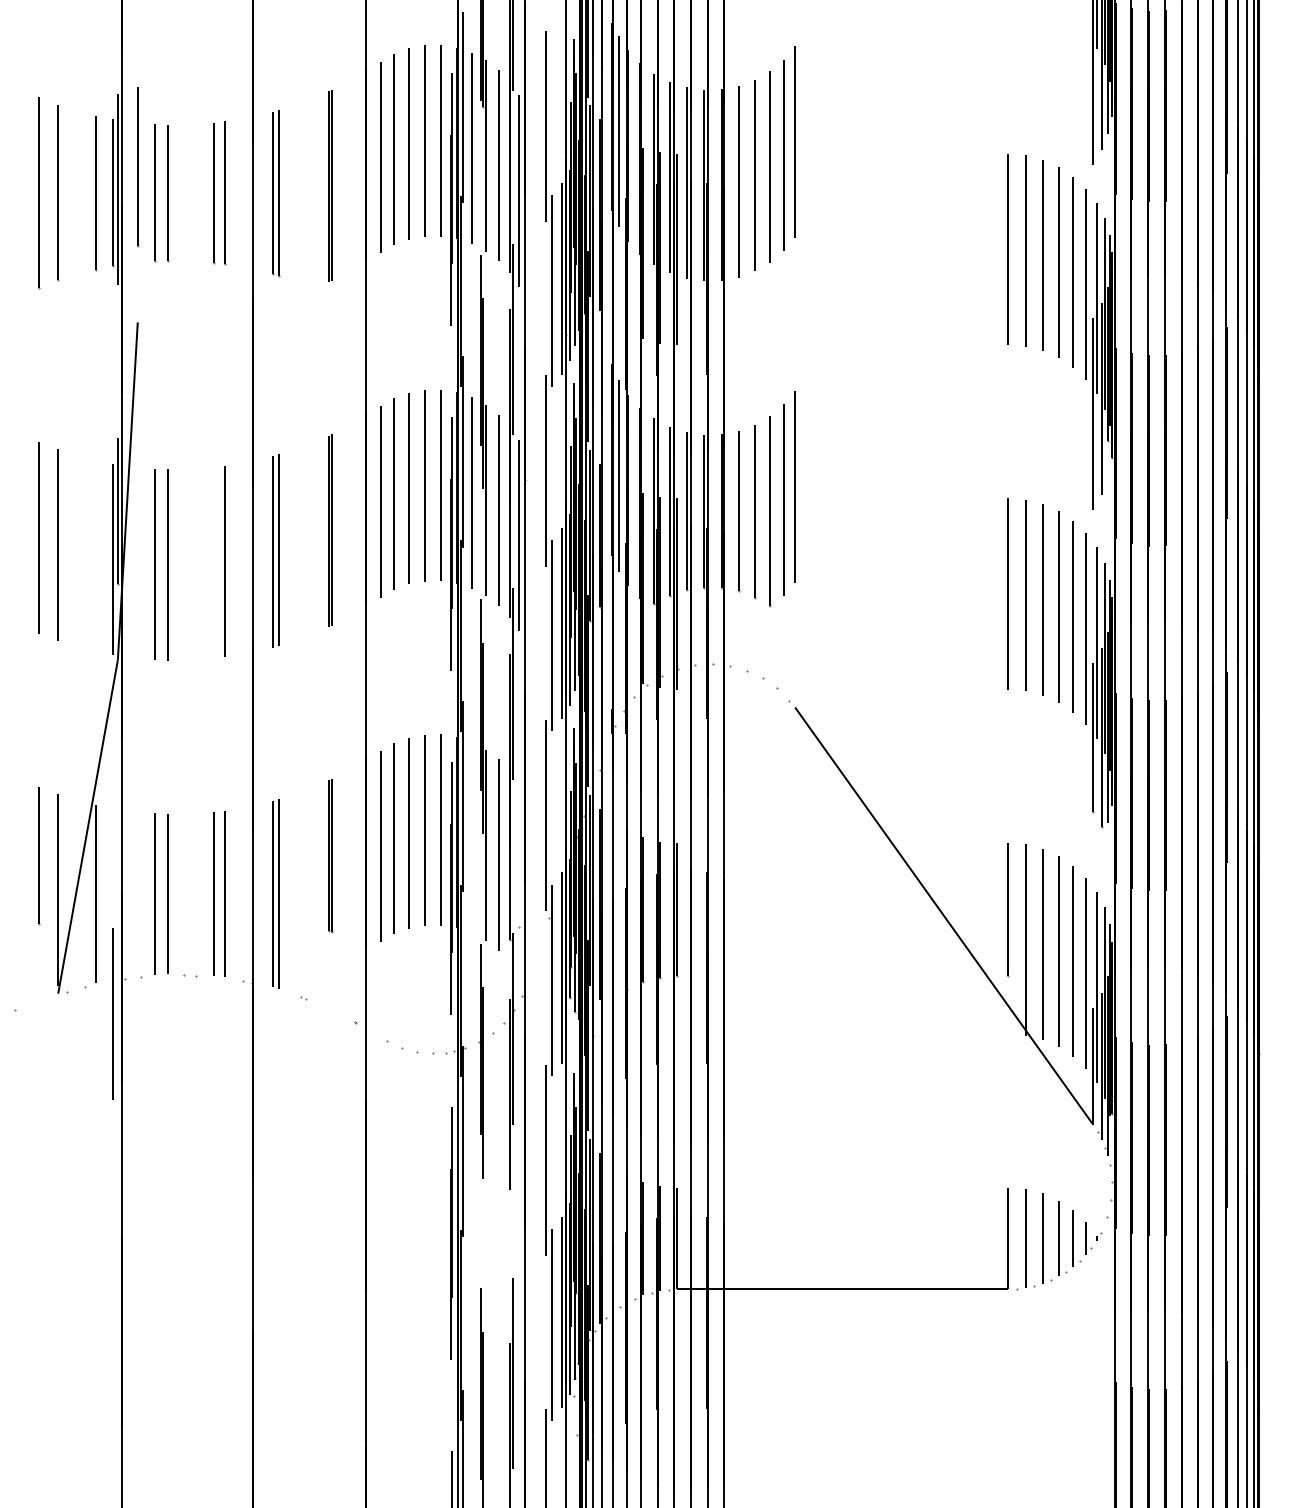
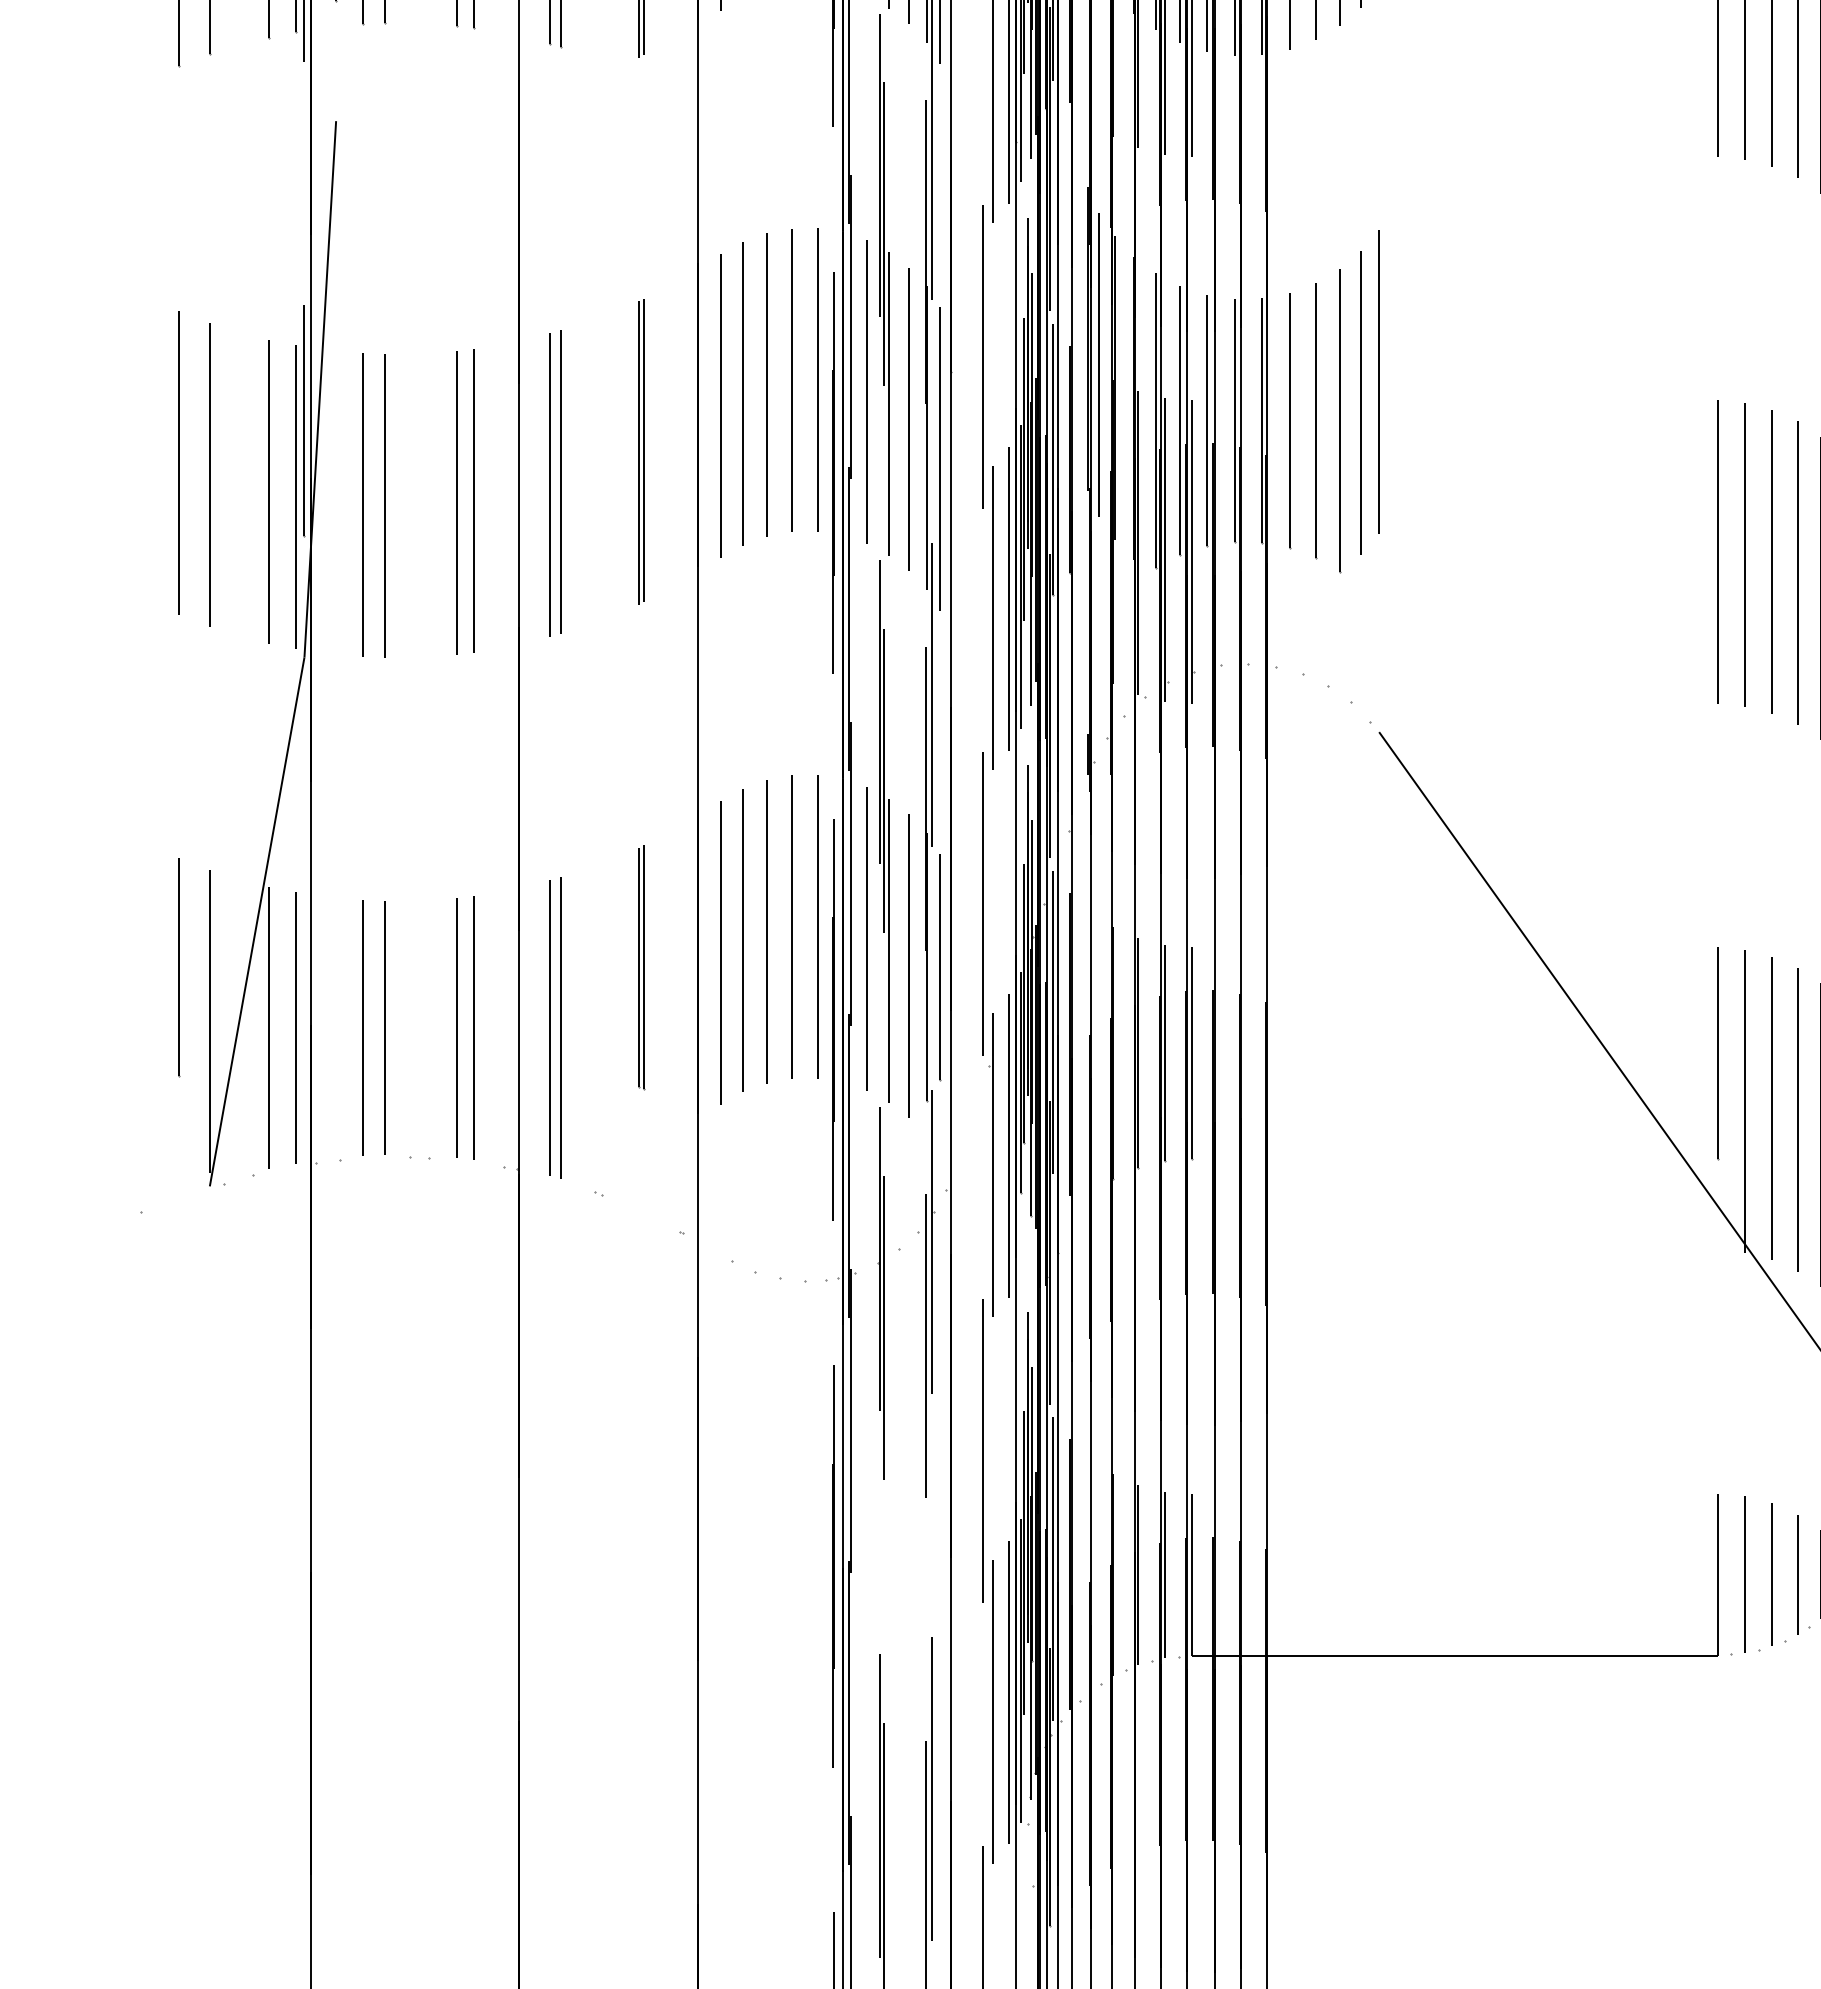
line: (95, 555) -> (269, 491), added
line: (214, 562) -> (457, 502), added
line: (472, 837) -> (867, 938), added
line: (518, 855) -> (940, 967), added
line: (112, 1013) -> (295, 1027), moved

